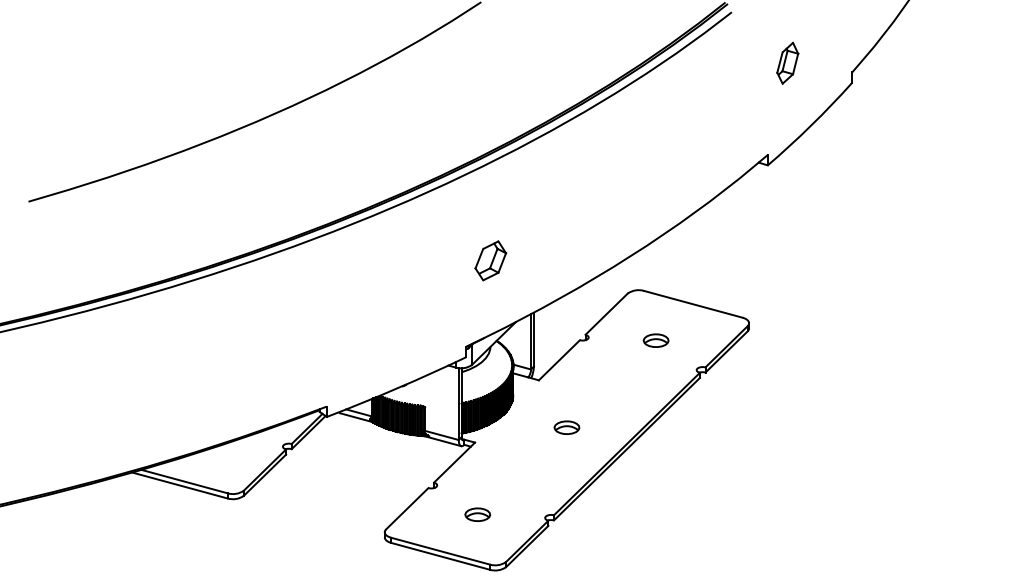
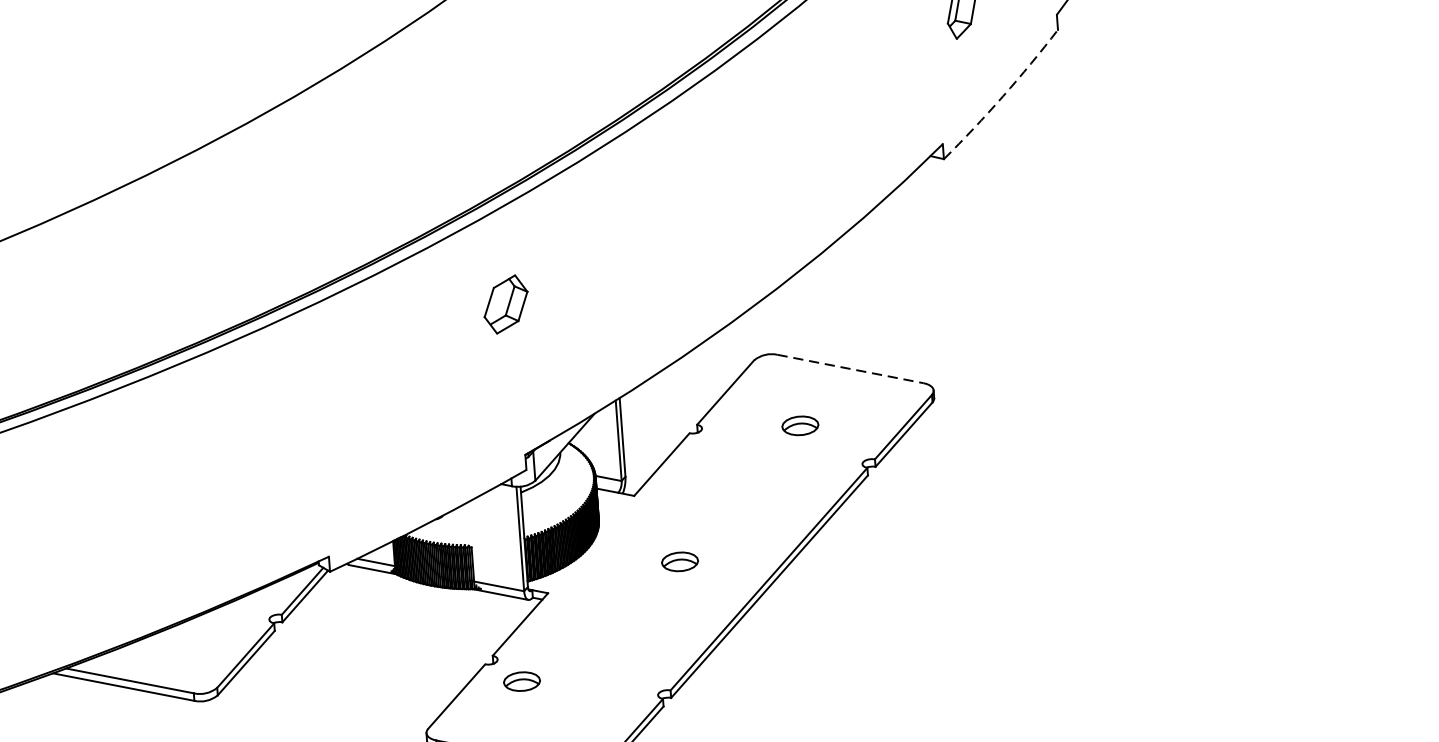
arc: (811, 125) -> (1003, 96), solid -> dashed
part: (490, 260) -> (505, 304), moved
line: (693, 304) -> (850, 369), solid -> dashed
part: (477, 514) -> (521, 681), moved

